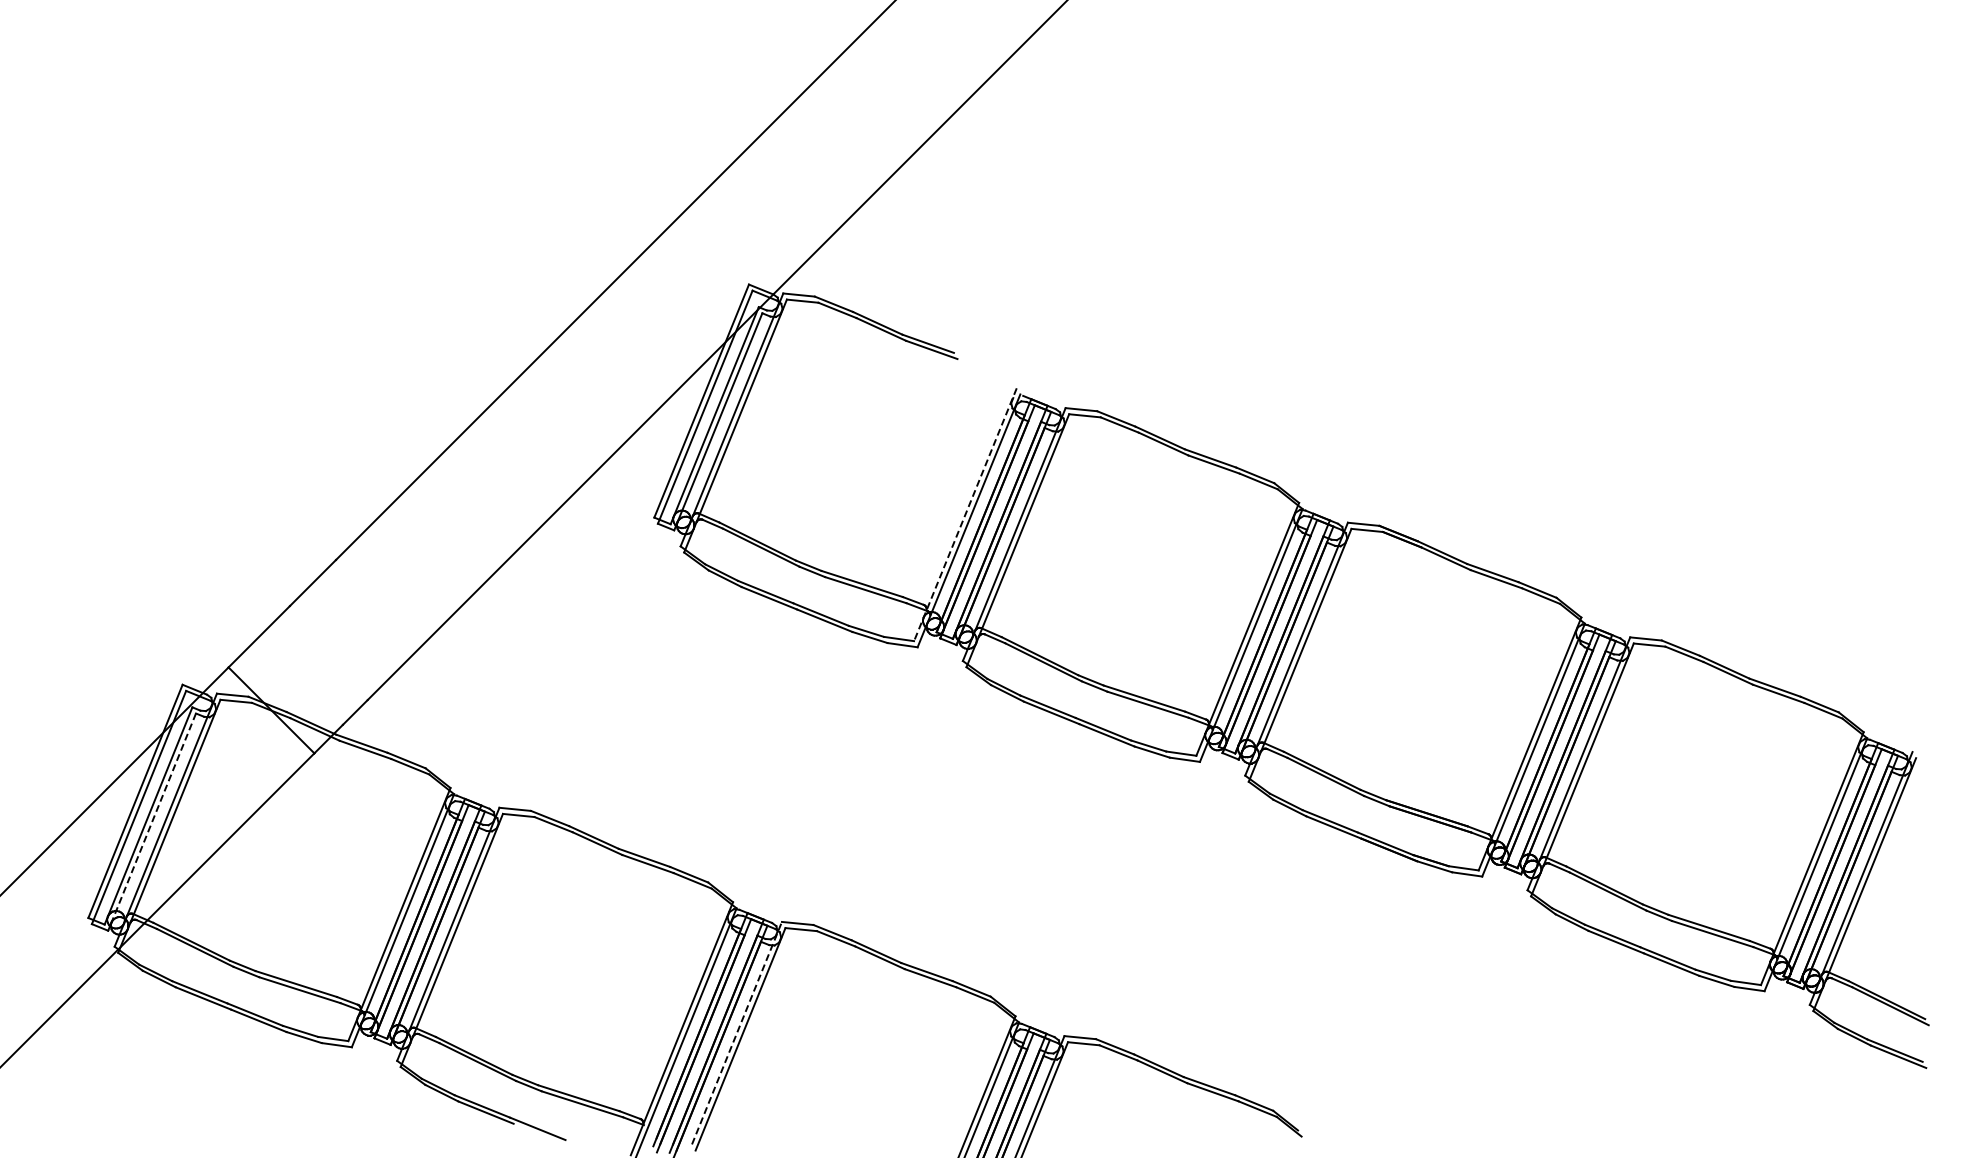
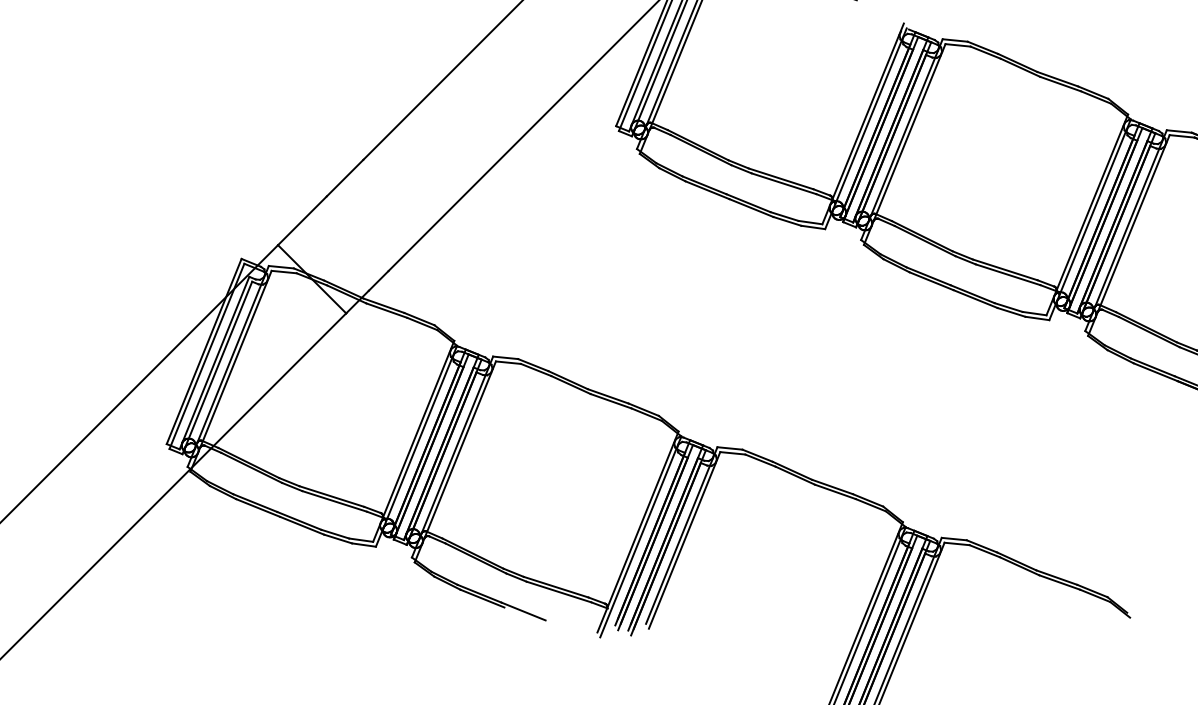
line: (965, 515) -> (863, 124), dashed -> solid
line: (153, 818) -> (218, 365), dashed -> solid
line: (736, 1033) -> (681, 535), dashed -> solid

